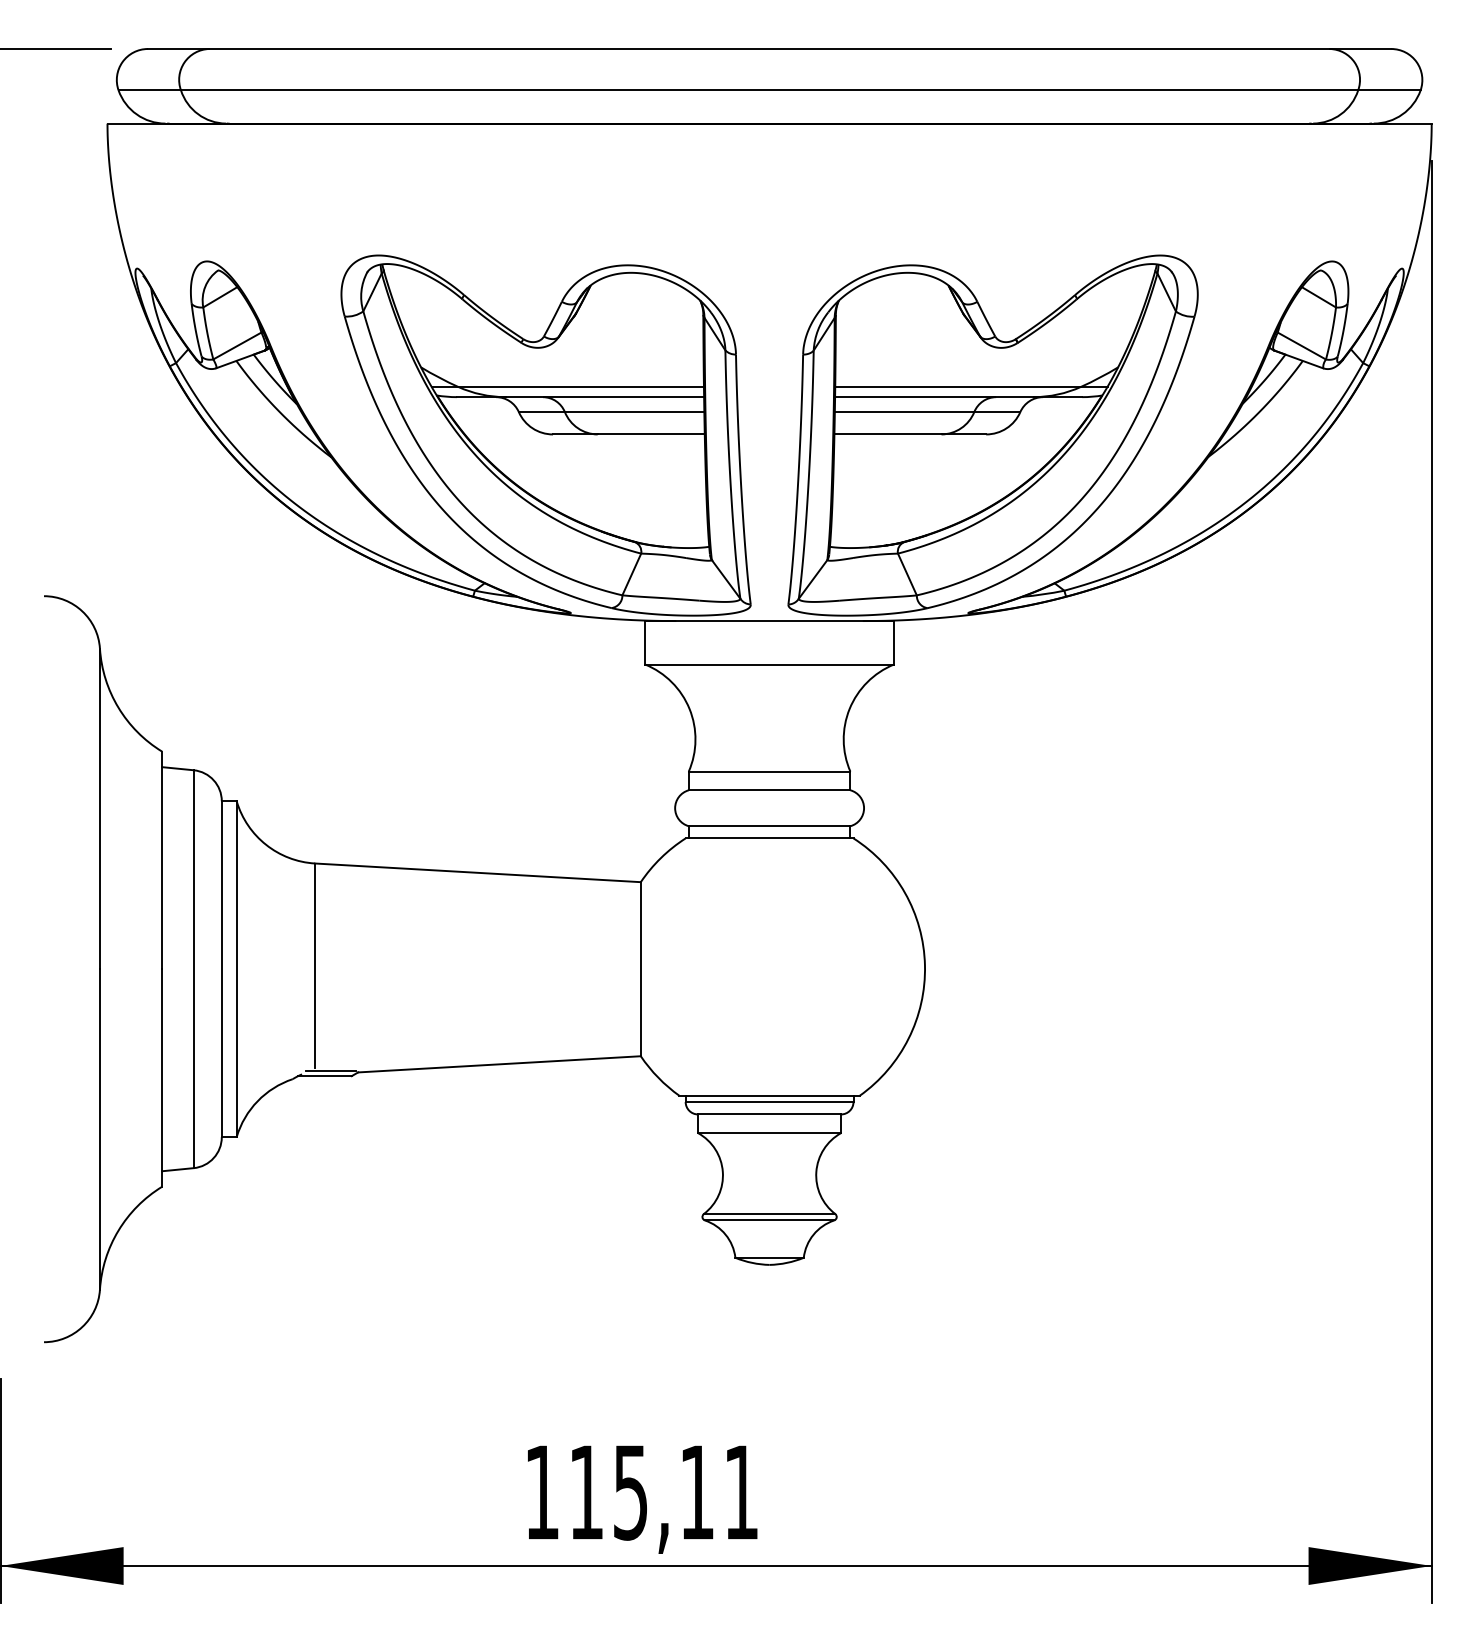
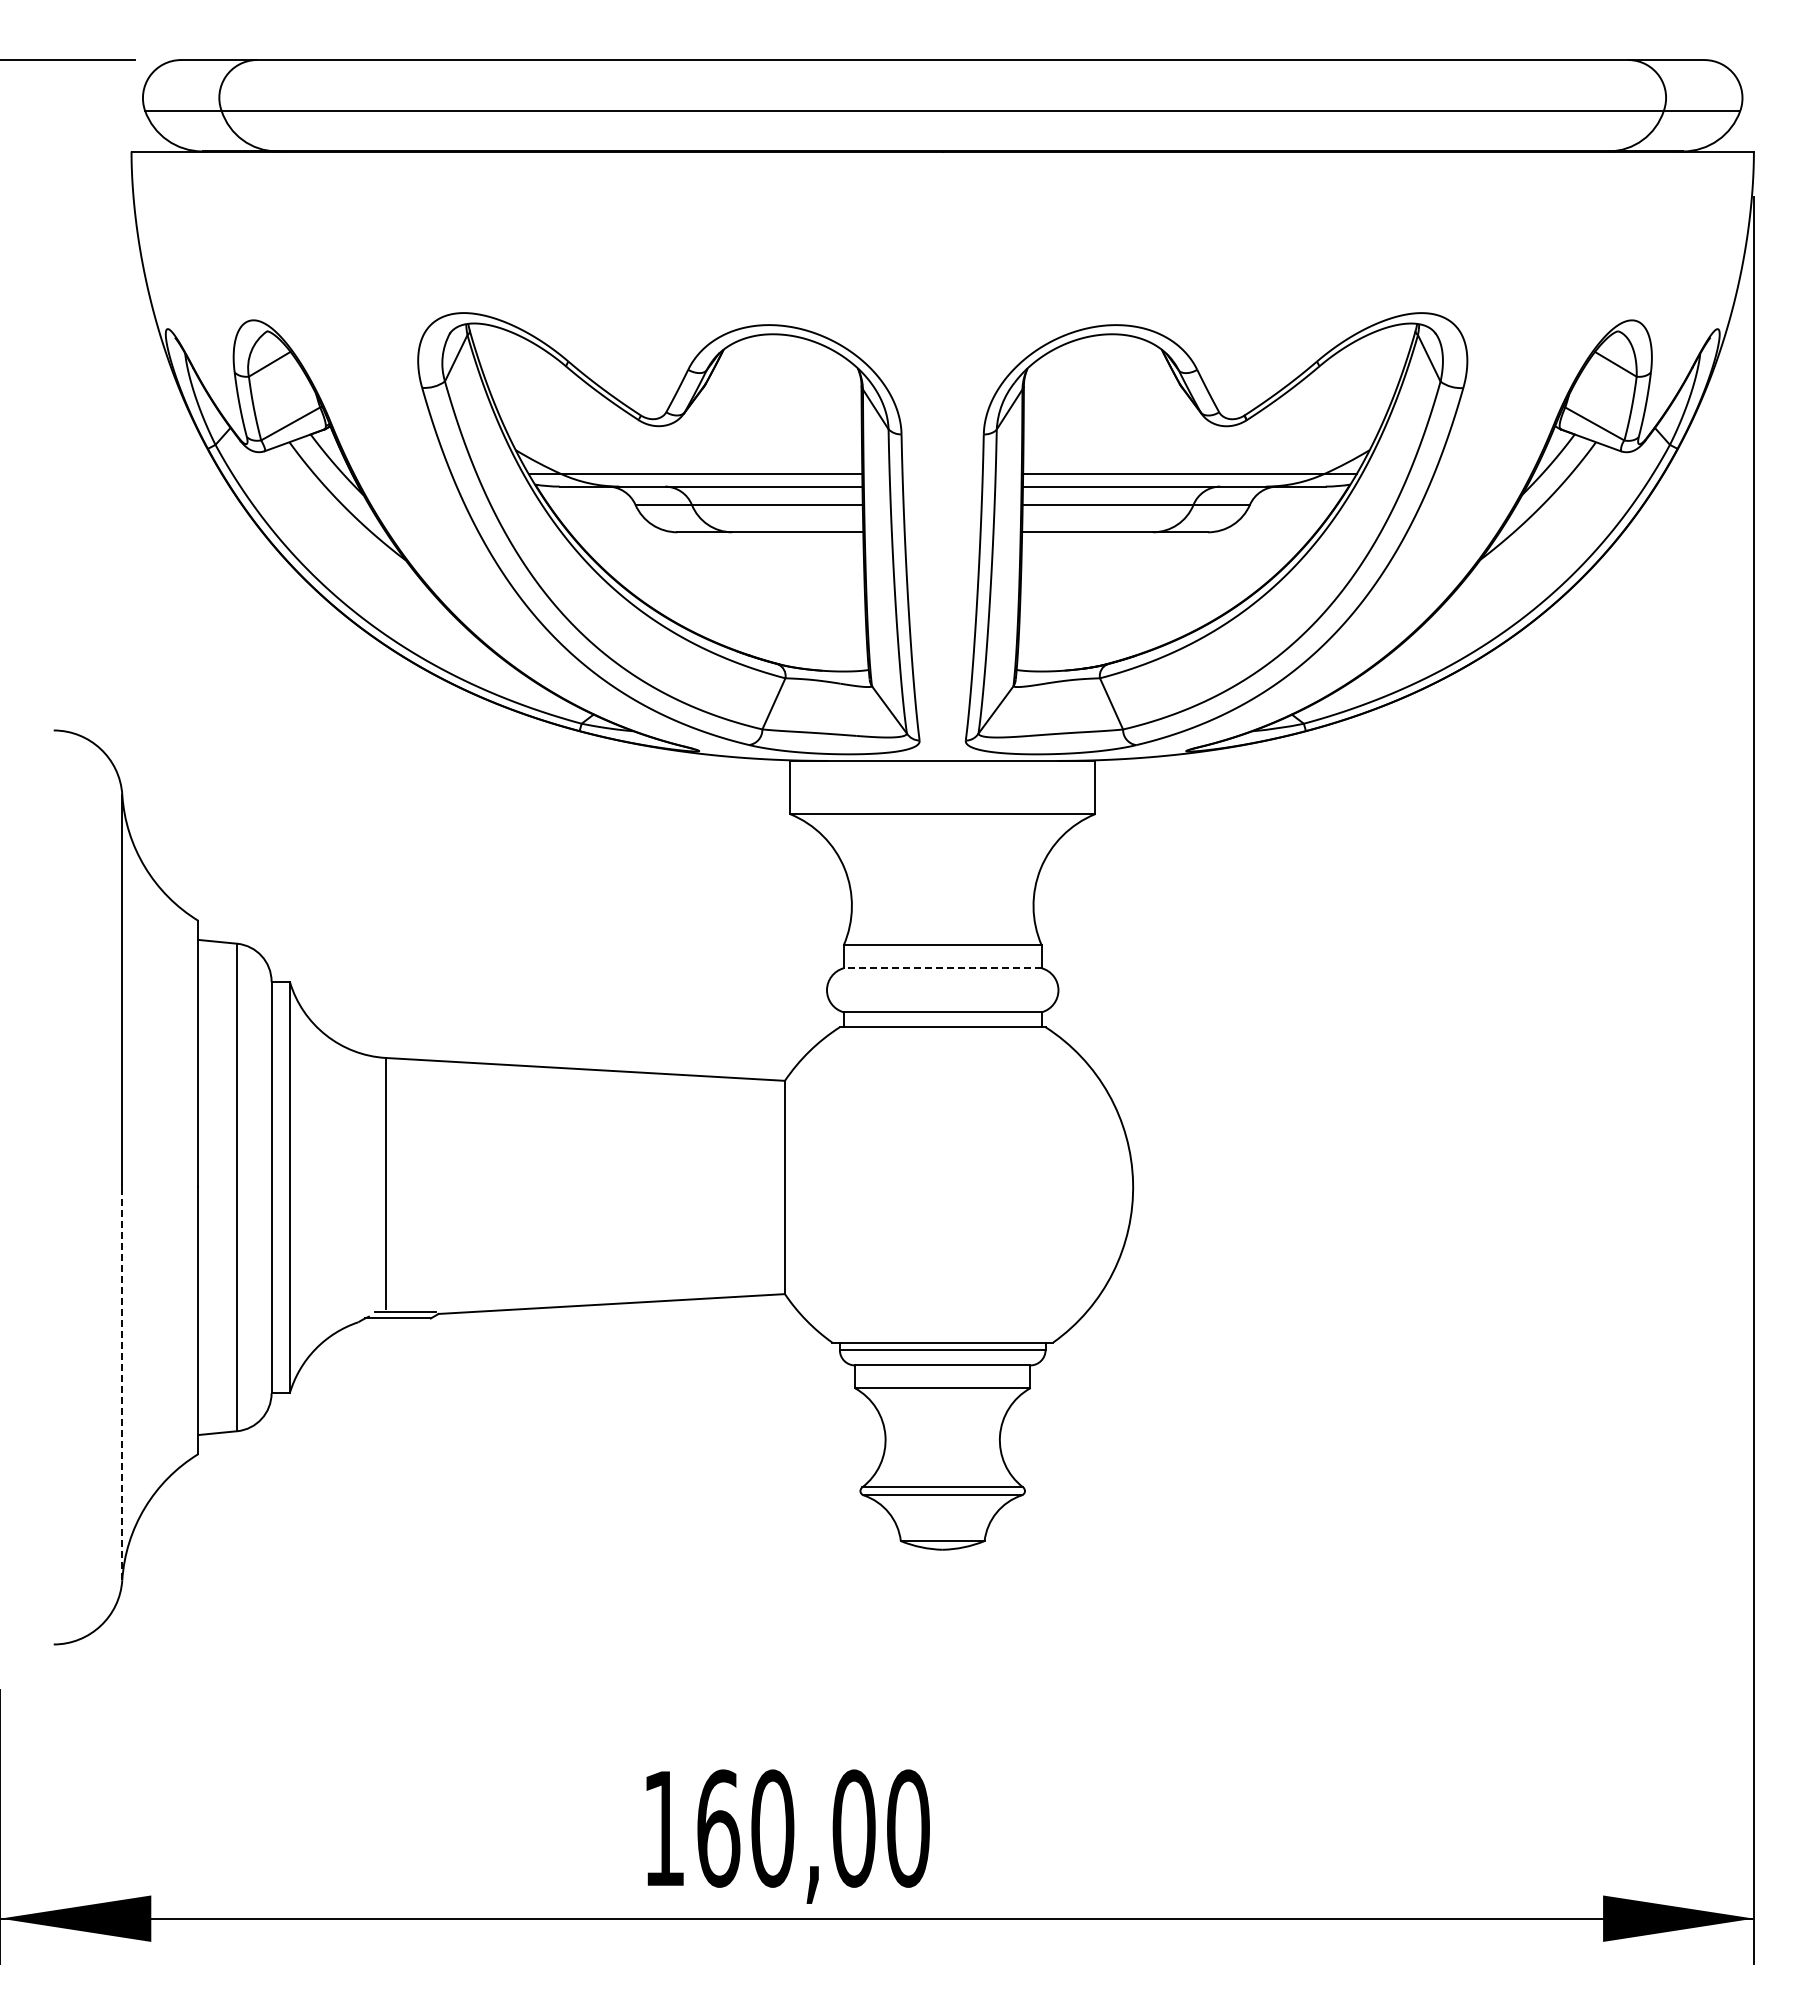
line: (769, 790) -> (942, 968), solid -> dashed
line: (100, 1129) -> (122, 1383), solid -> dashed
text: (664, 1492) -> (813, 1828), 115,11 -> 160,00

